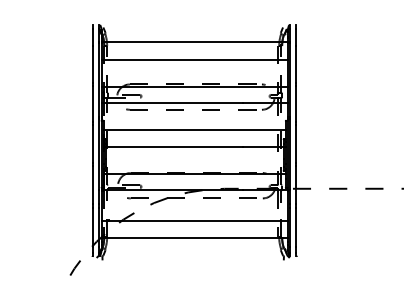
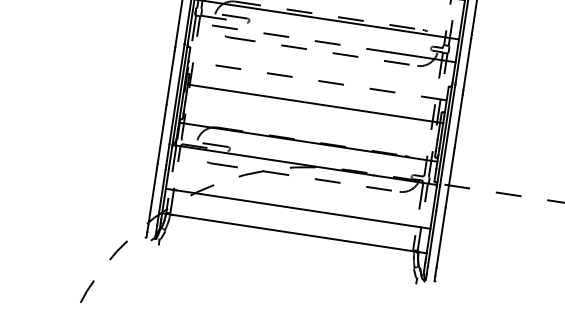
line: (172, 103) -> (291, 37), solid -> dashed
line: (194, 130) -> (317, 80), solid -> dashed

